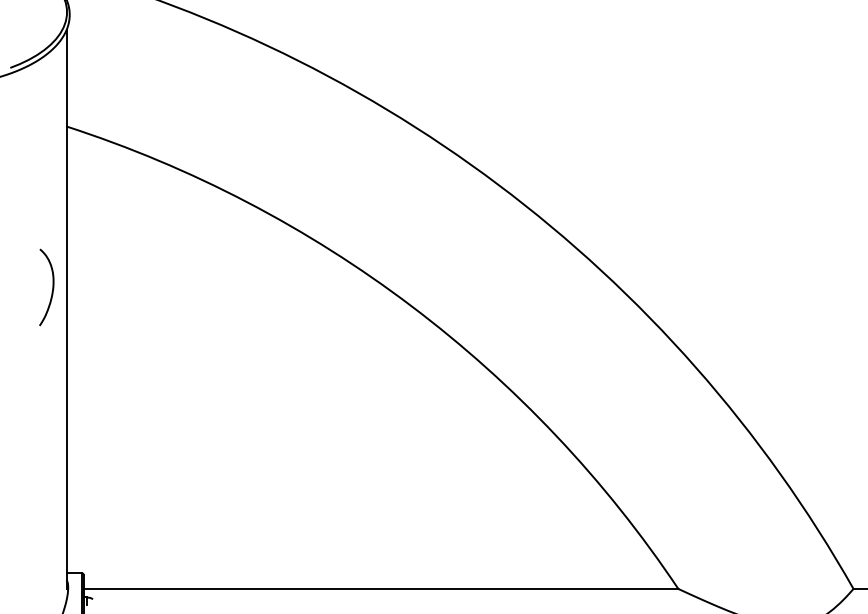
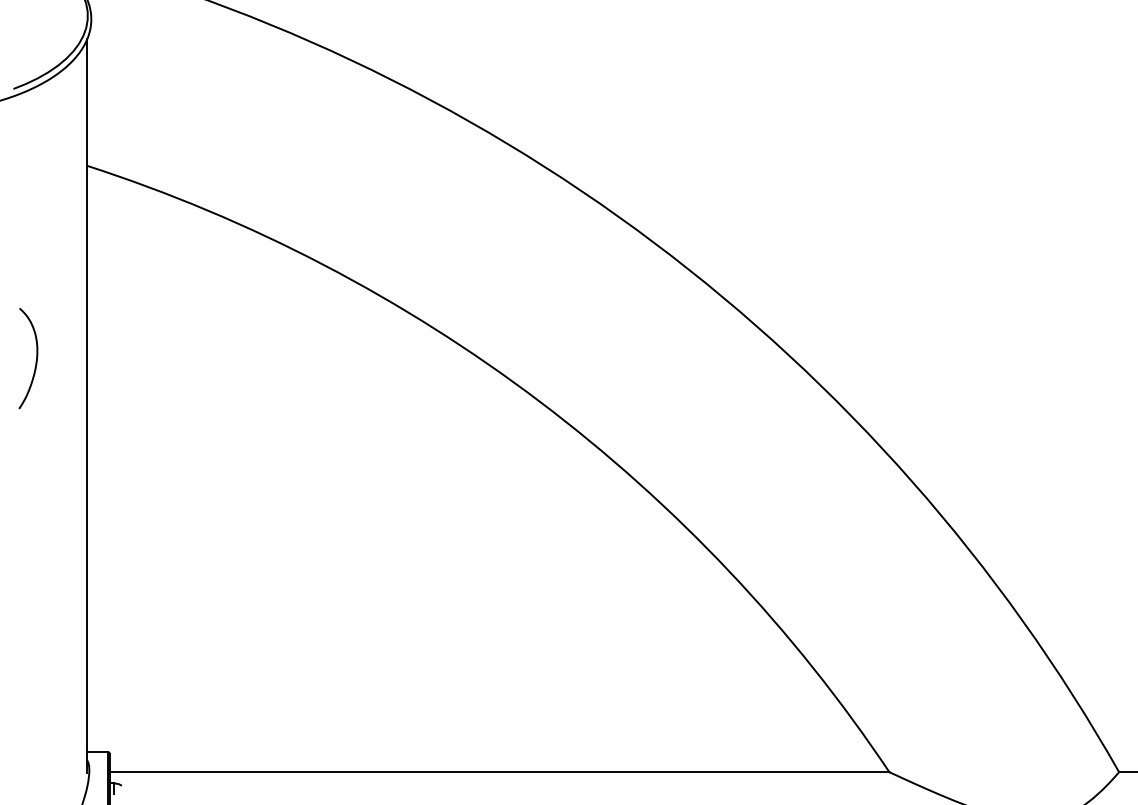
curve: (52, 287) -> (35, 358), moved

